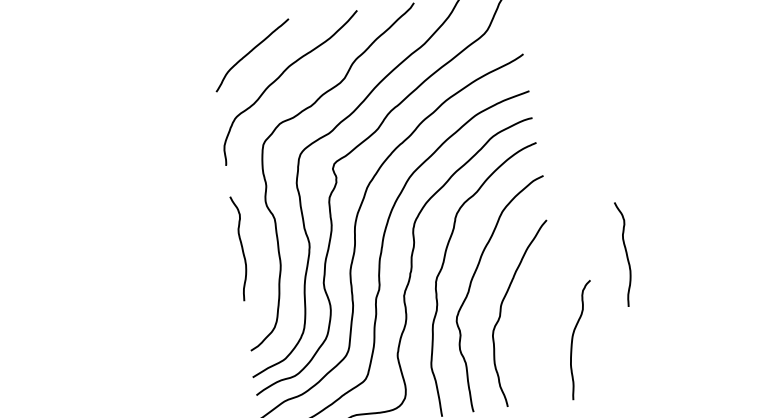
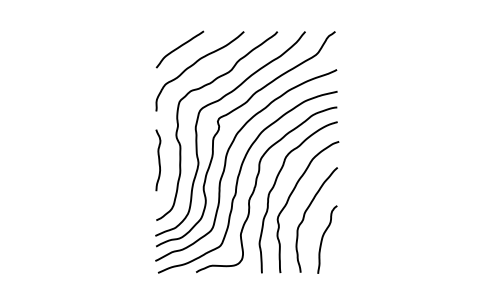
curve: (625, 254) -> (380, 193), removed
curve: (574, 338) -> (323, 238), moved

